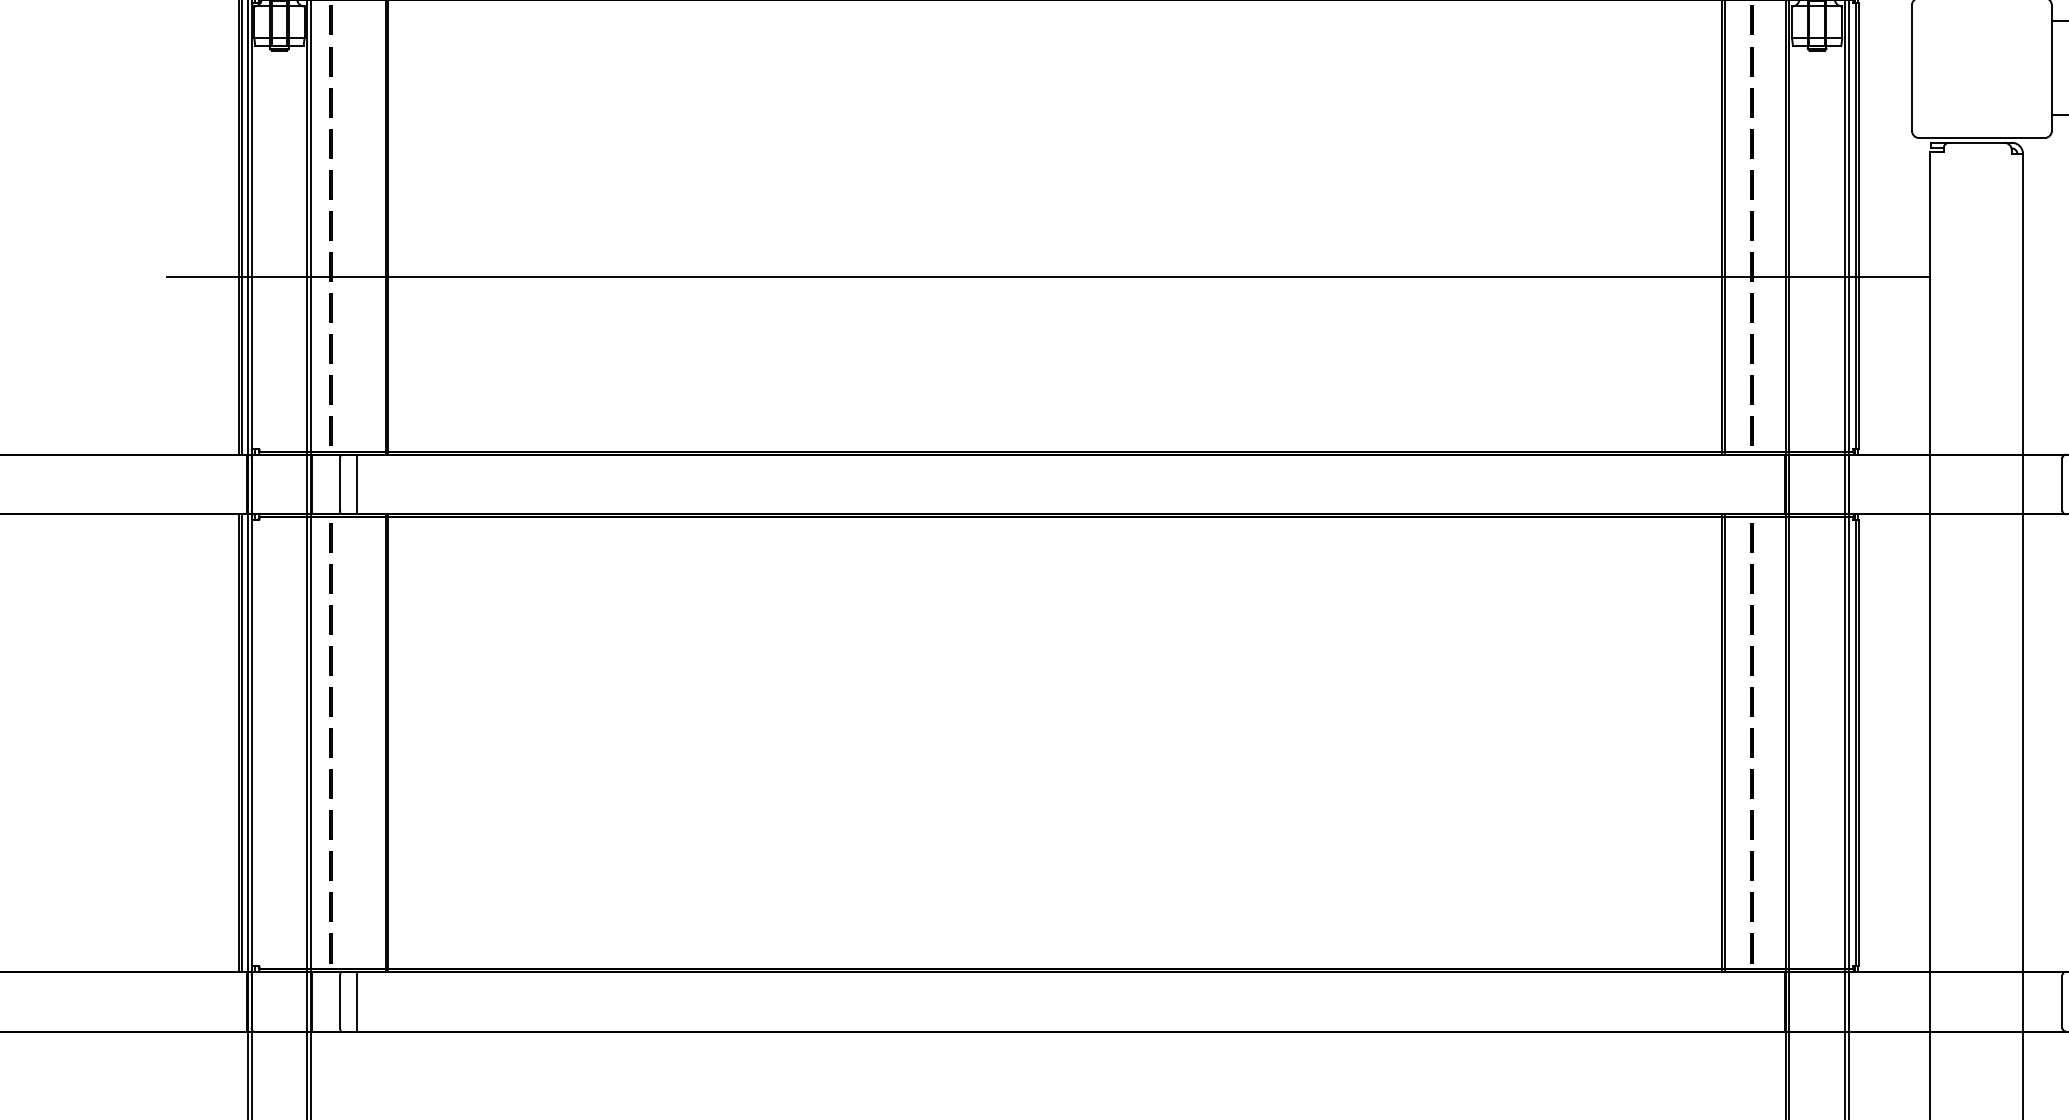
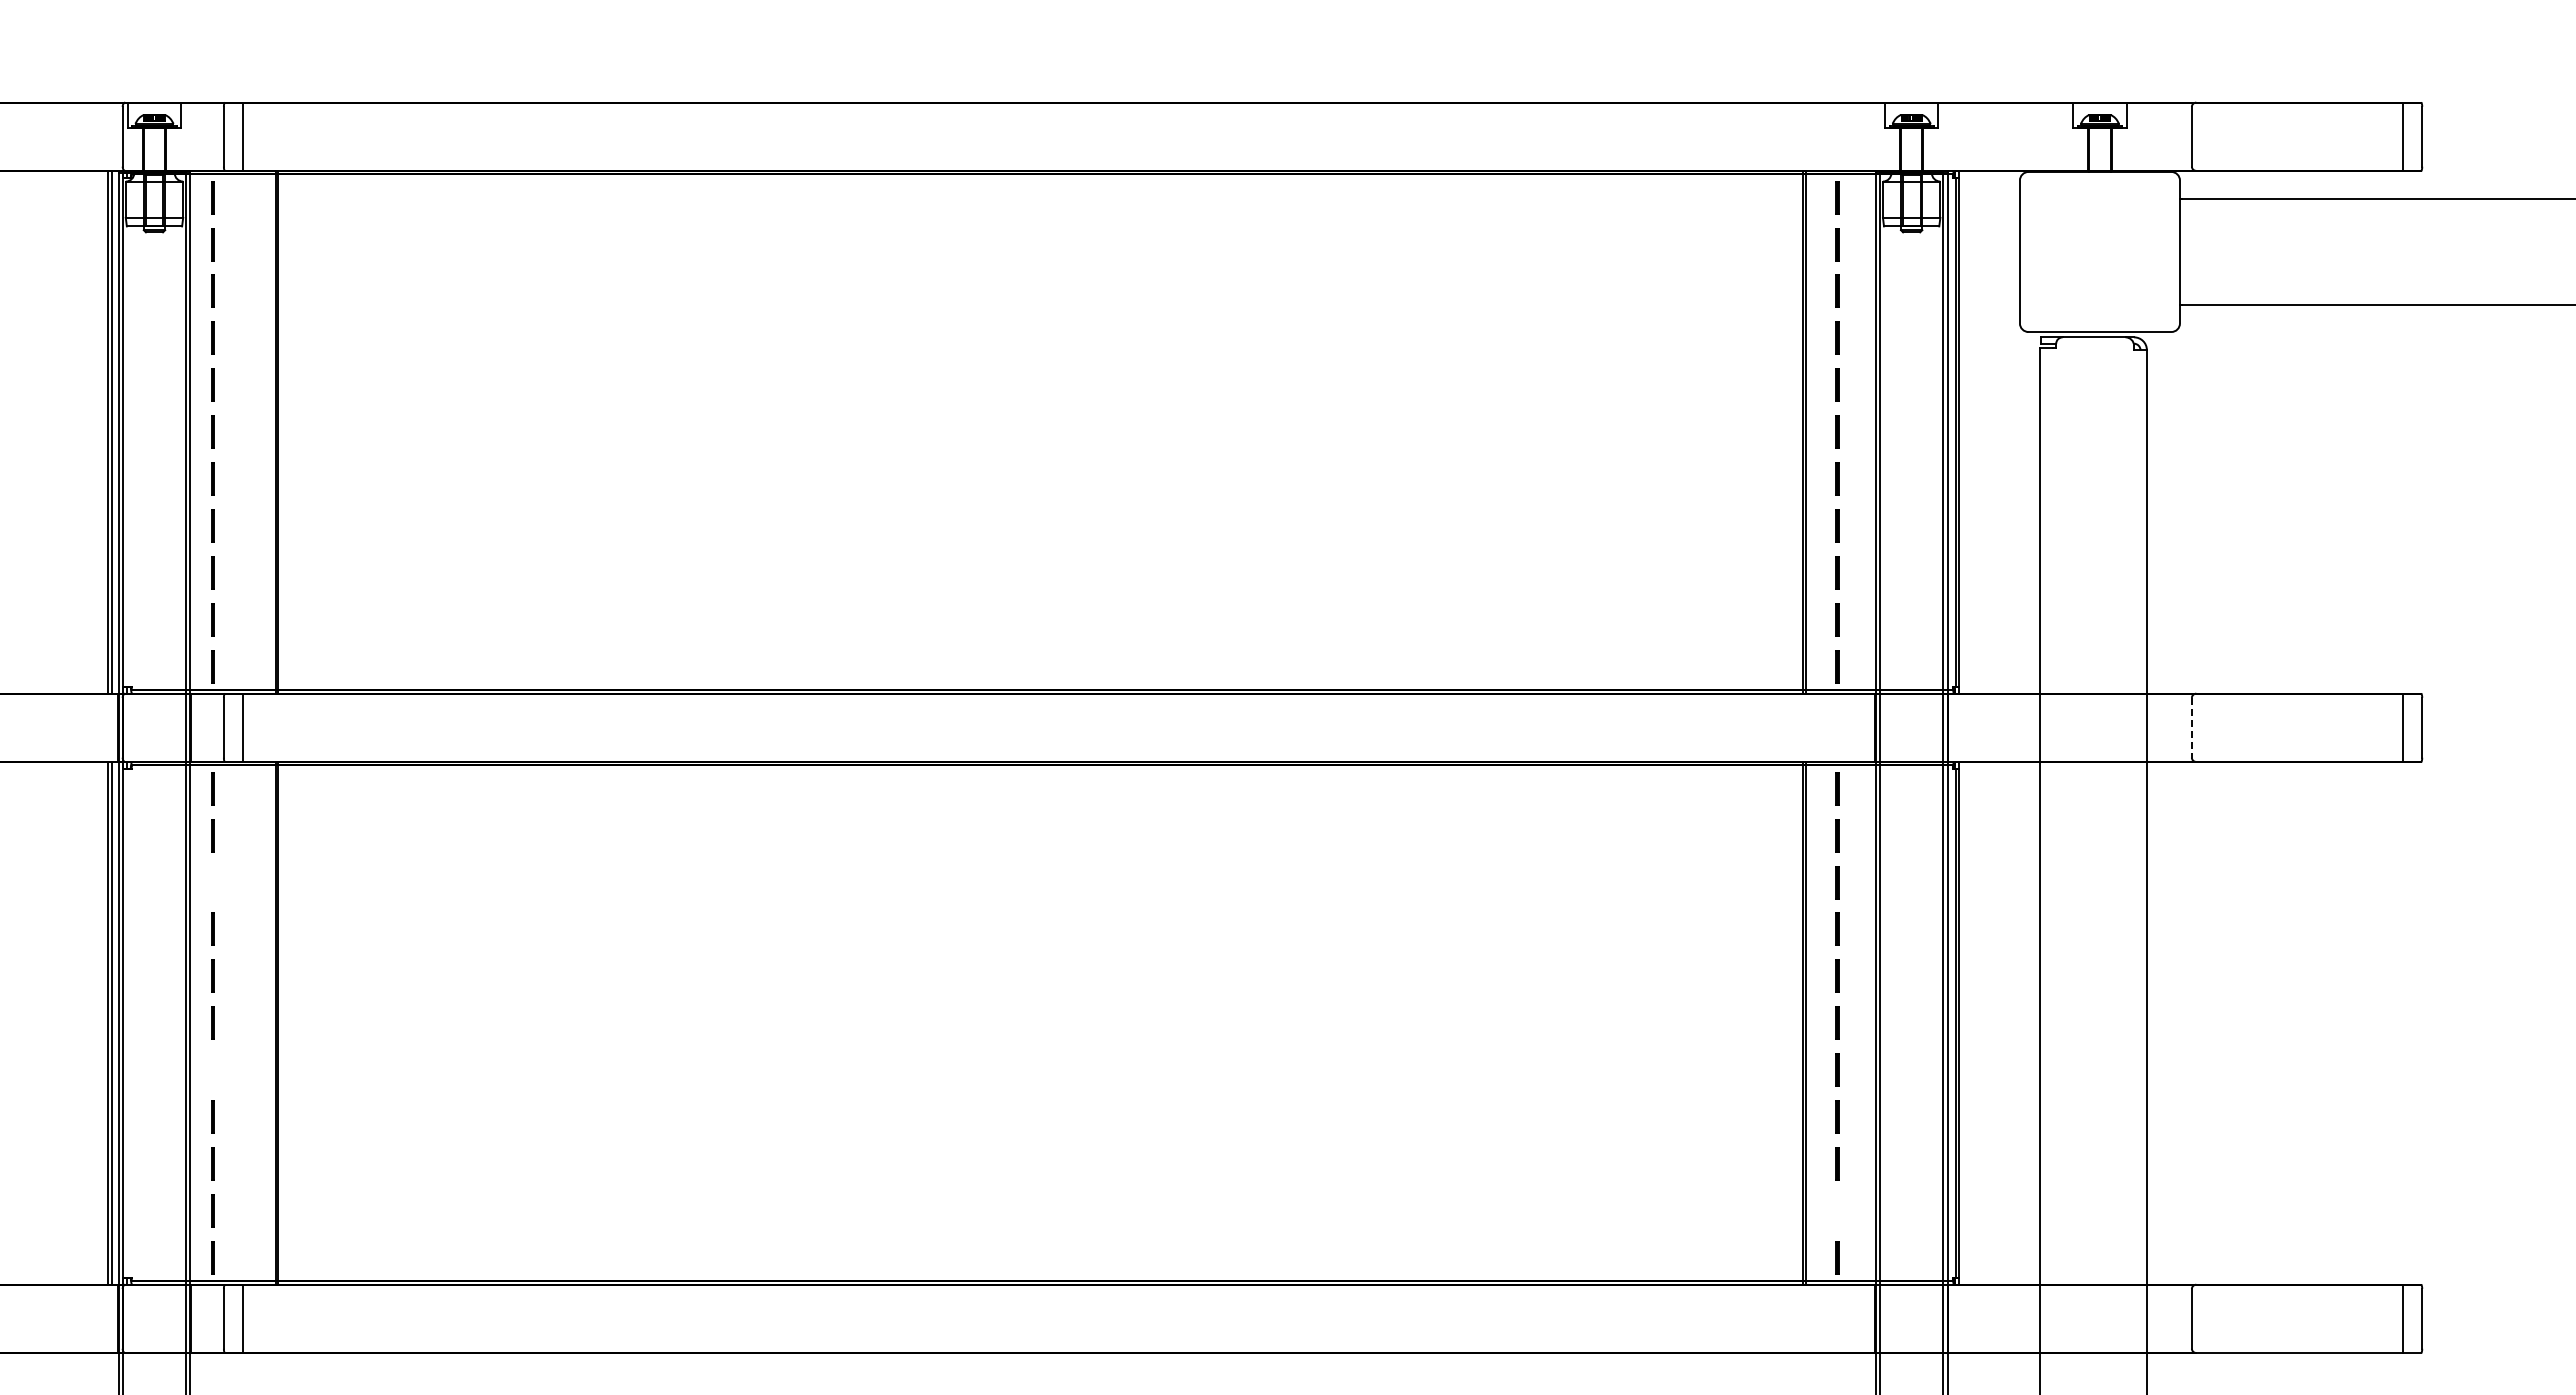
line: (1047, 276) -> (1032, 490), removed
line: (2062, 484) -> (2191, 727), solid -> dashed
line: (330, 619) -> (212, 882), removed
line: (330, 783) -> (212, 1069), removed
line: (1752, 906) -> (1837, 1210), removed

